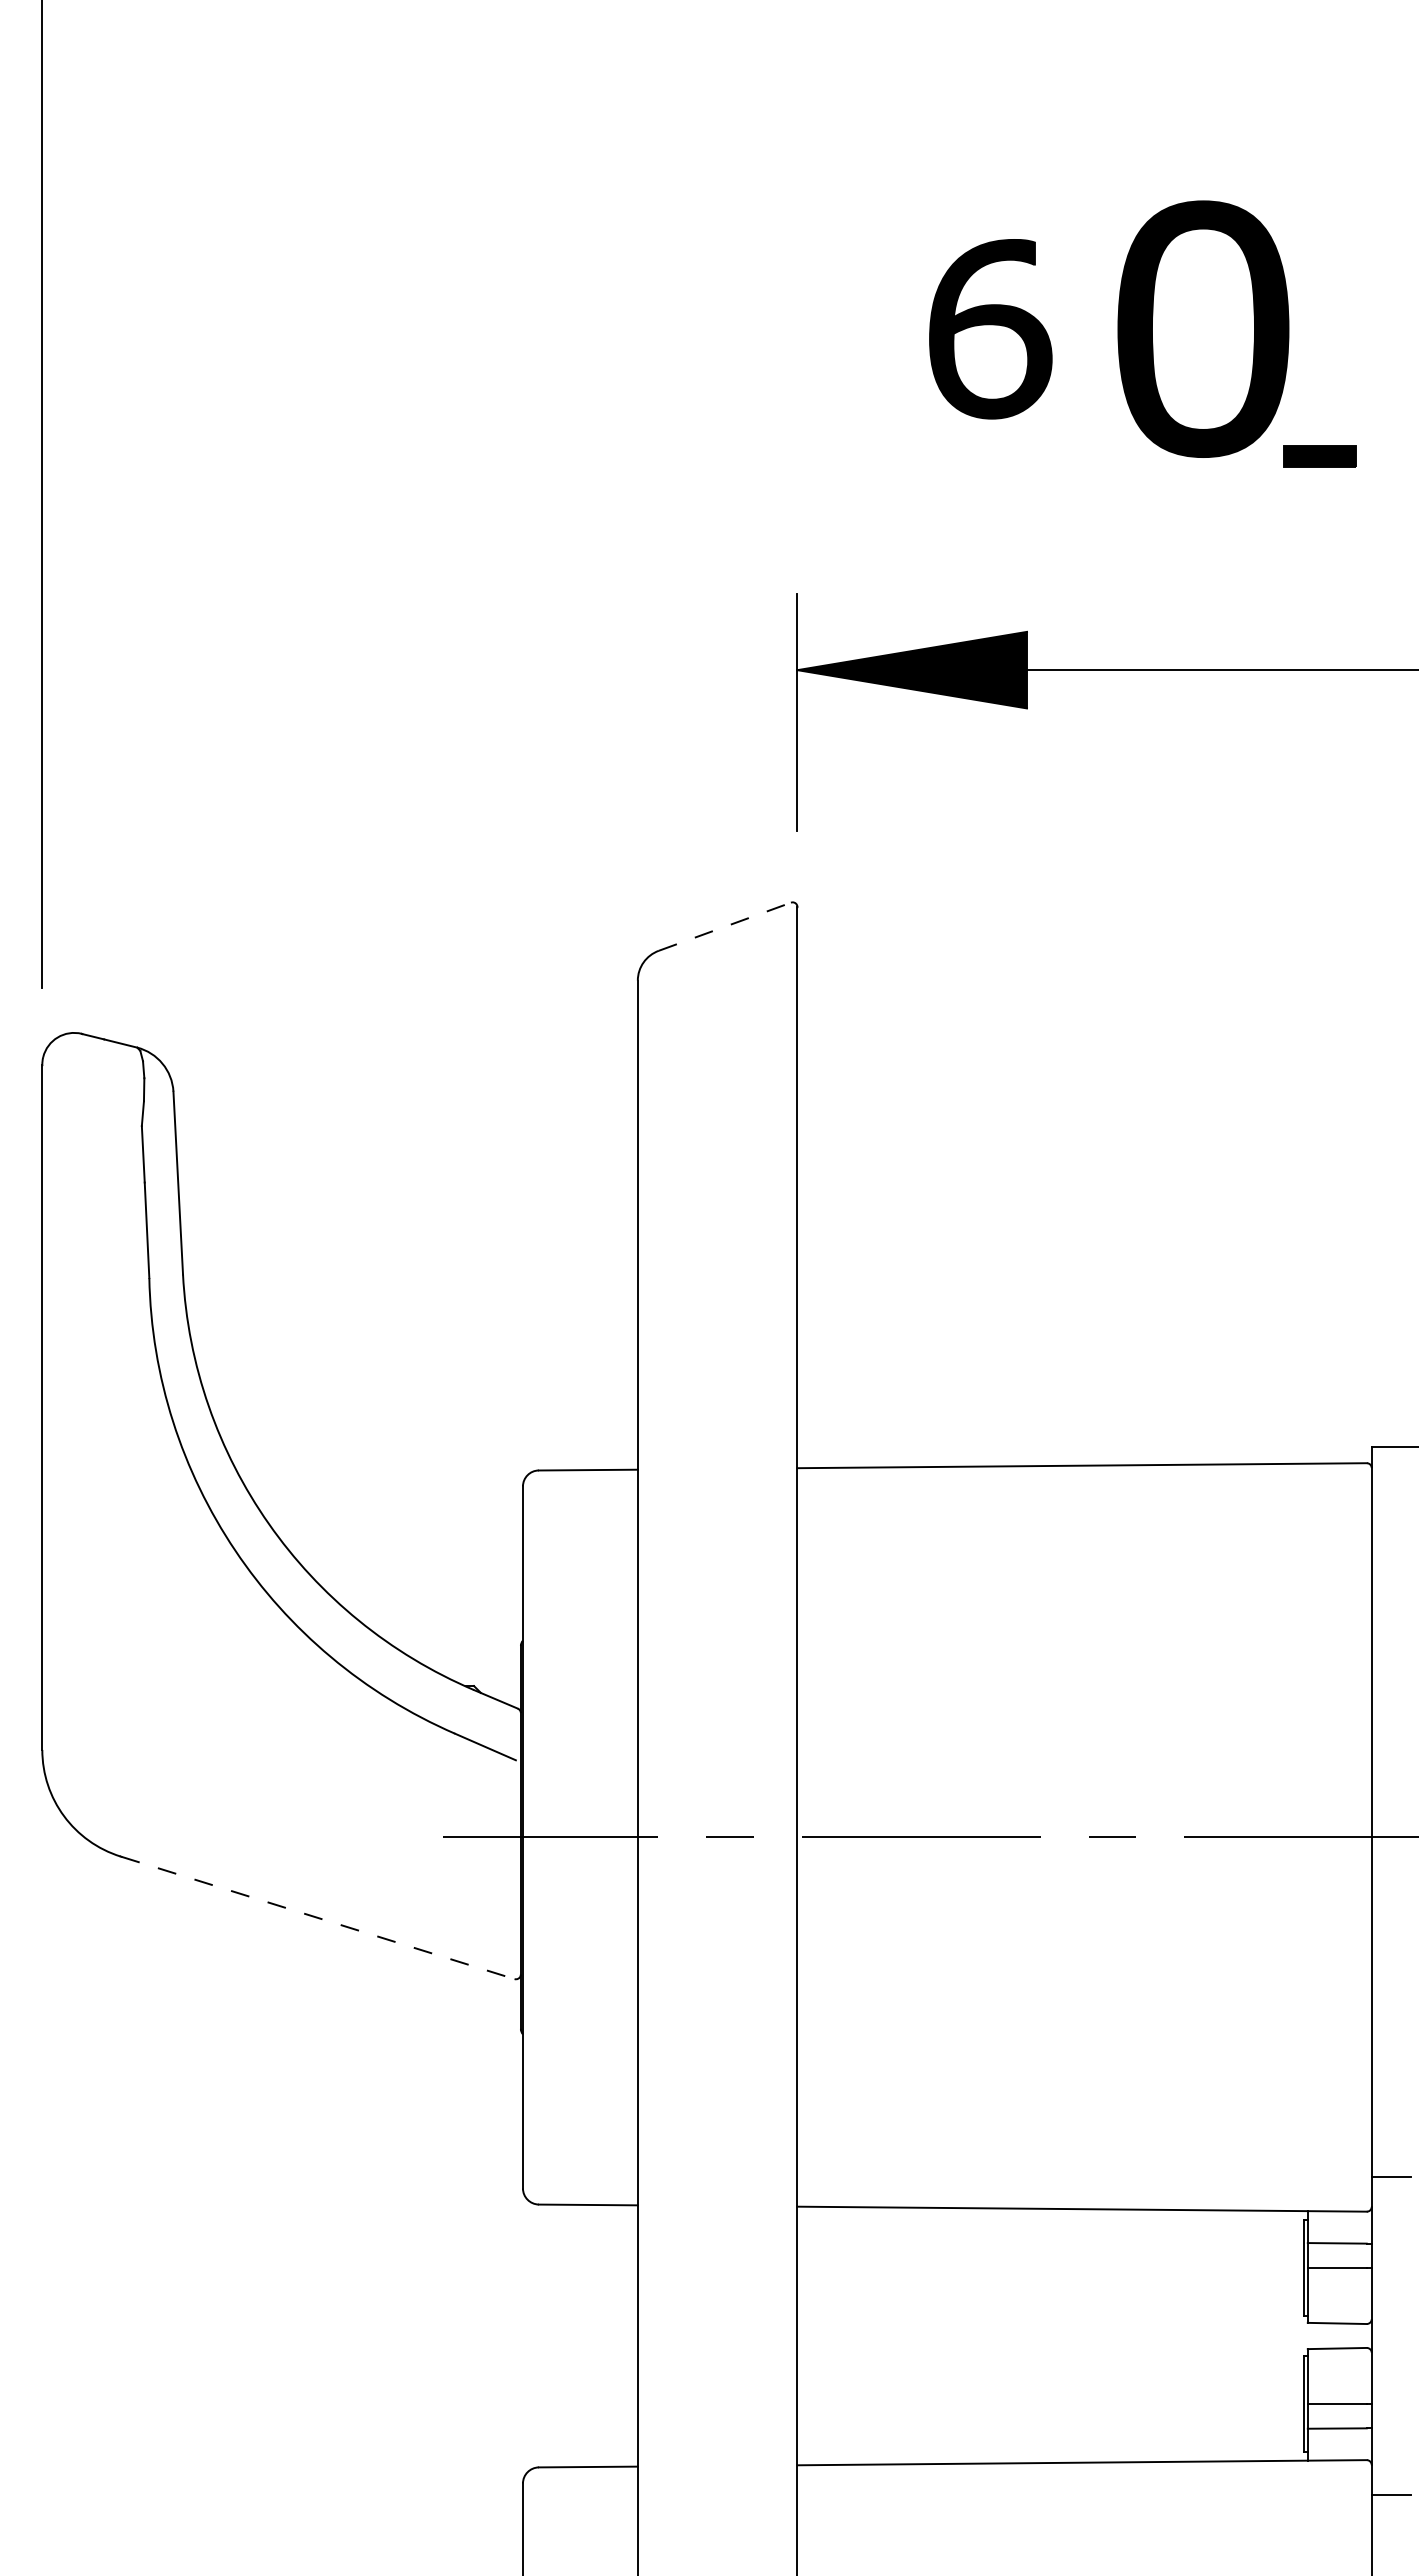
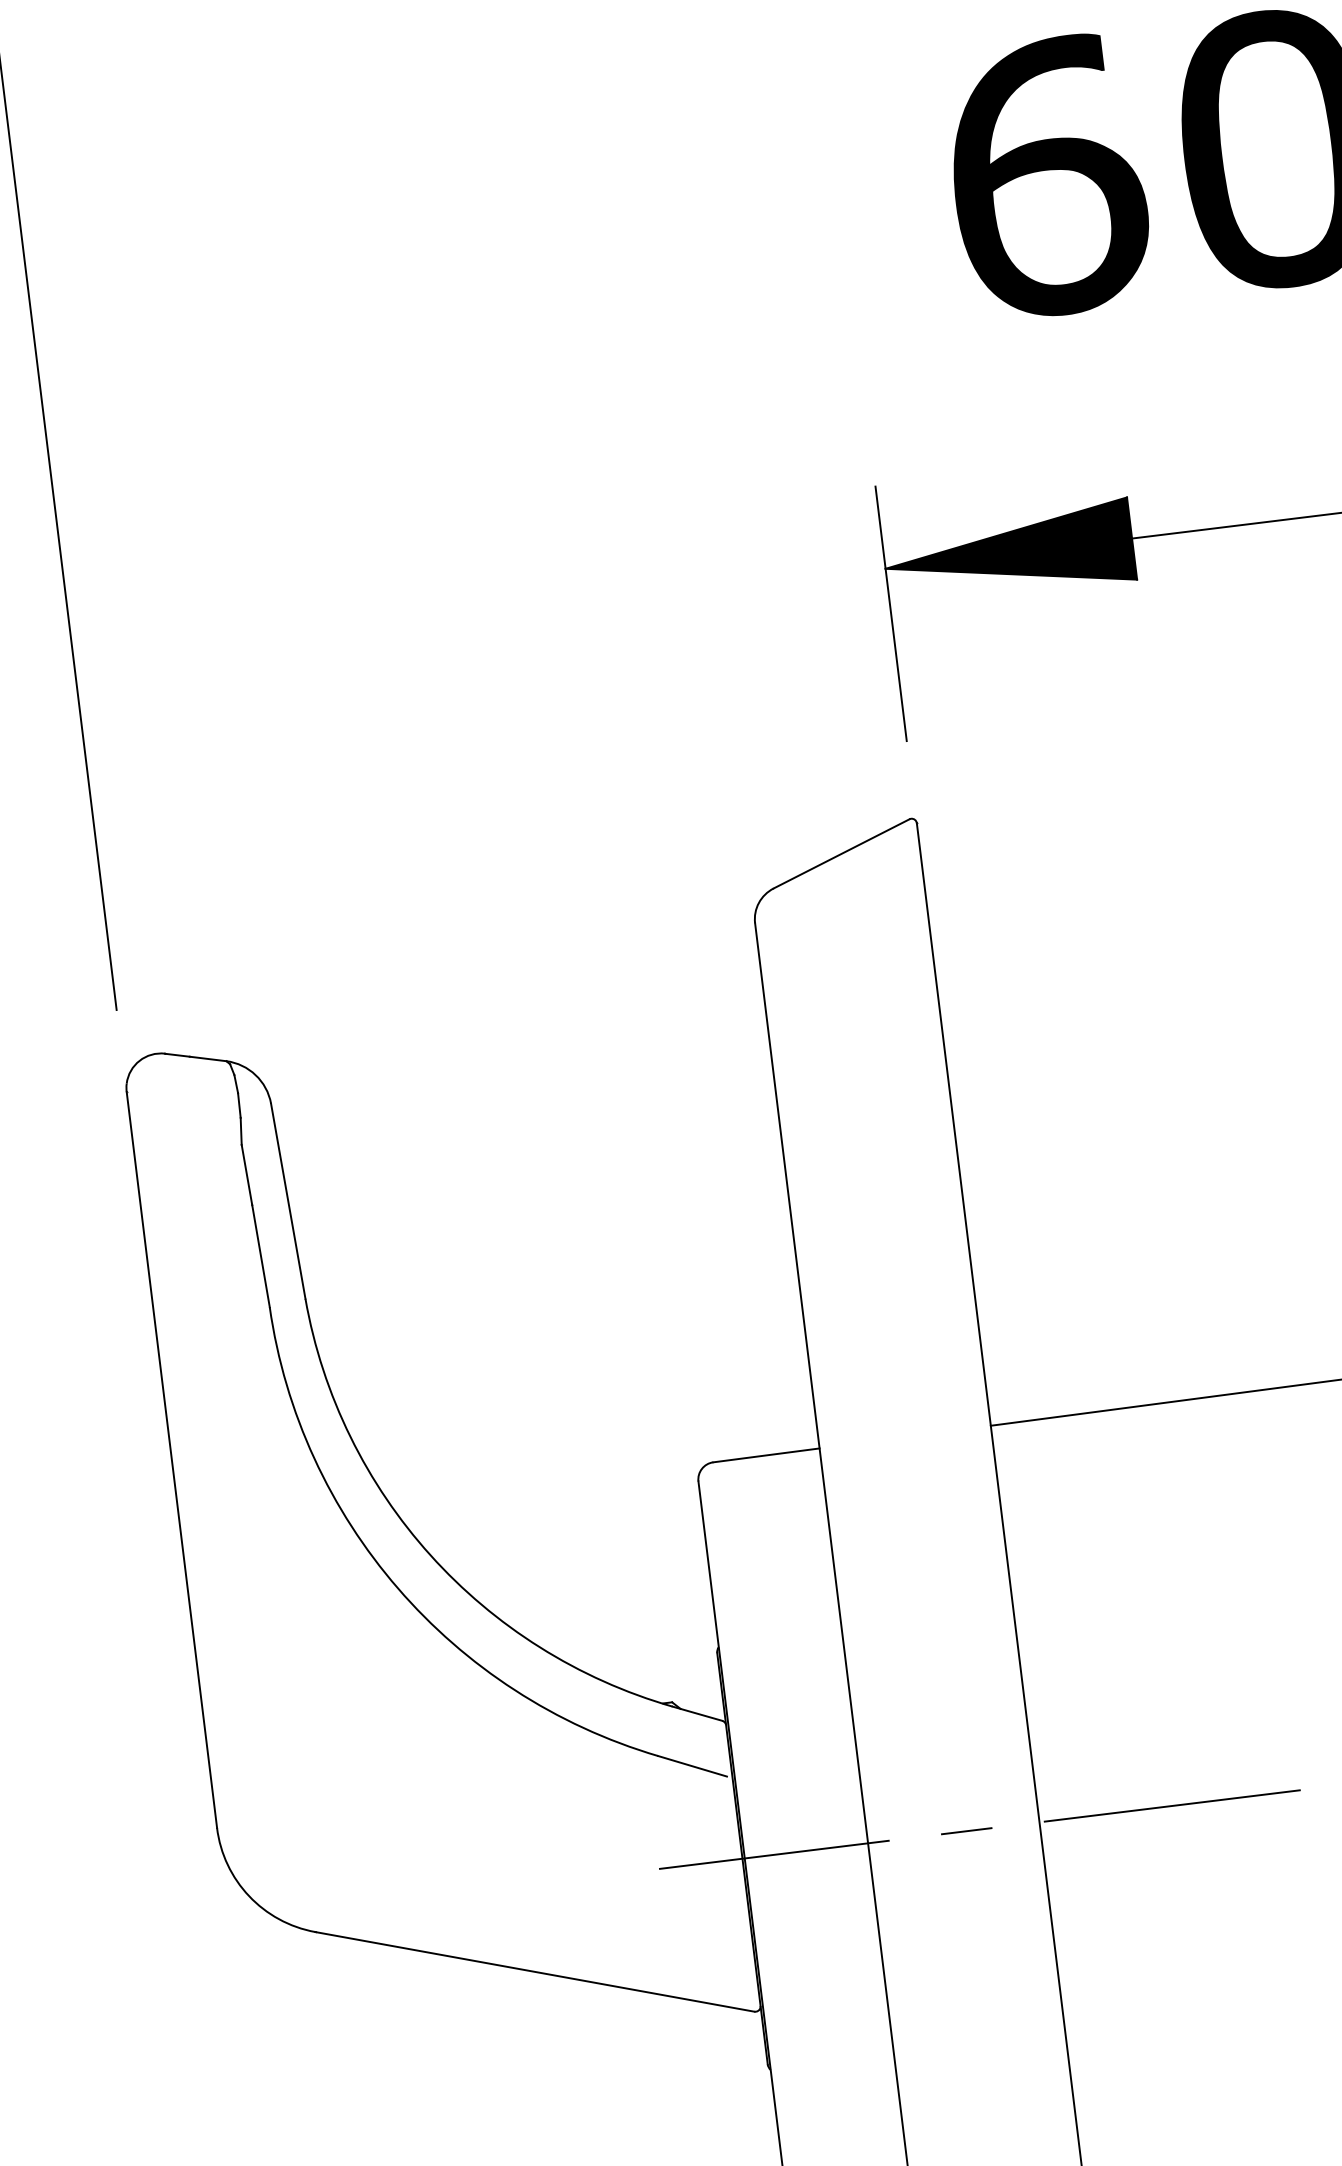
part: (990, 328) -> (1047, 176), size x1.43
line: (725, 926) -> (842, 853), dashed -> solid
line: (317, 1917) -> (534, 1971), dashed -> solid

